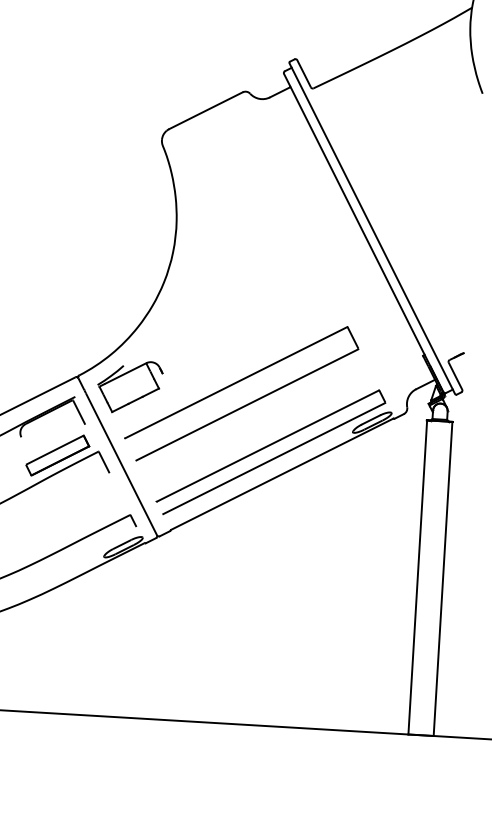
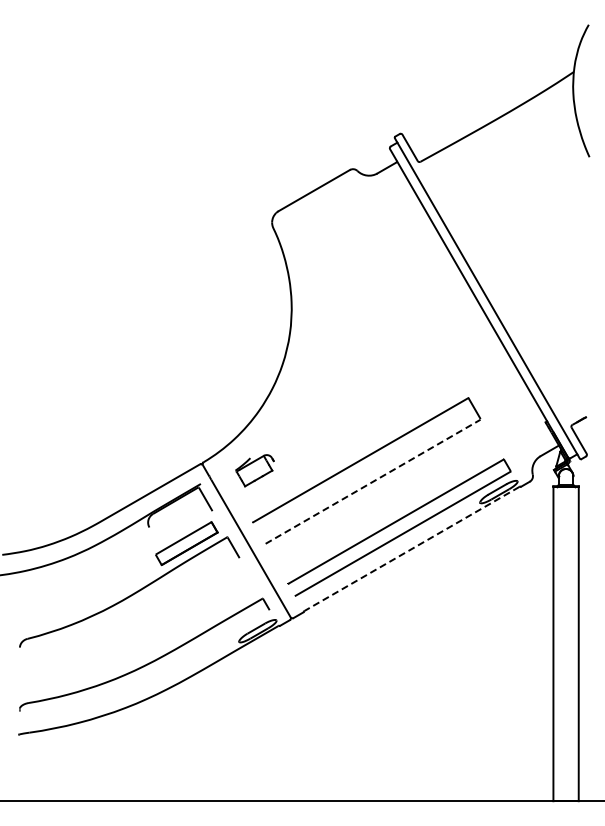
part: (129, 386) -> (254, 470), size x0.6
line: (247, 404) -> (373, 481), solid -> dashed
line: (281, 474) -> (411, 549), solid -> dashed

